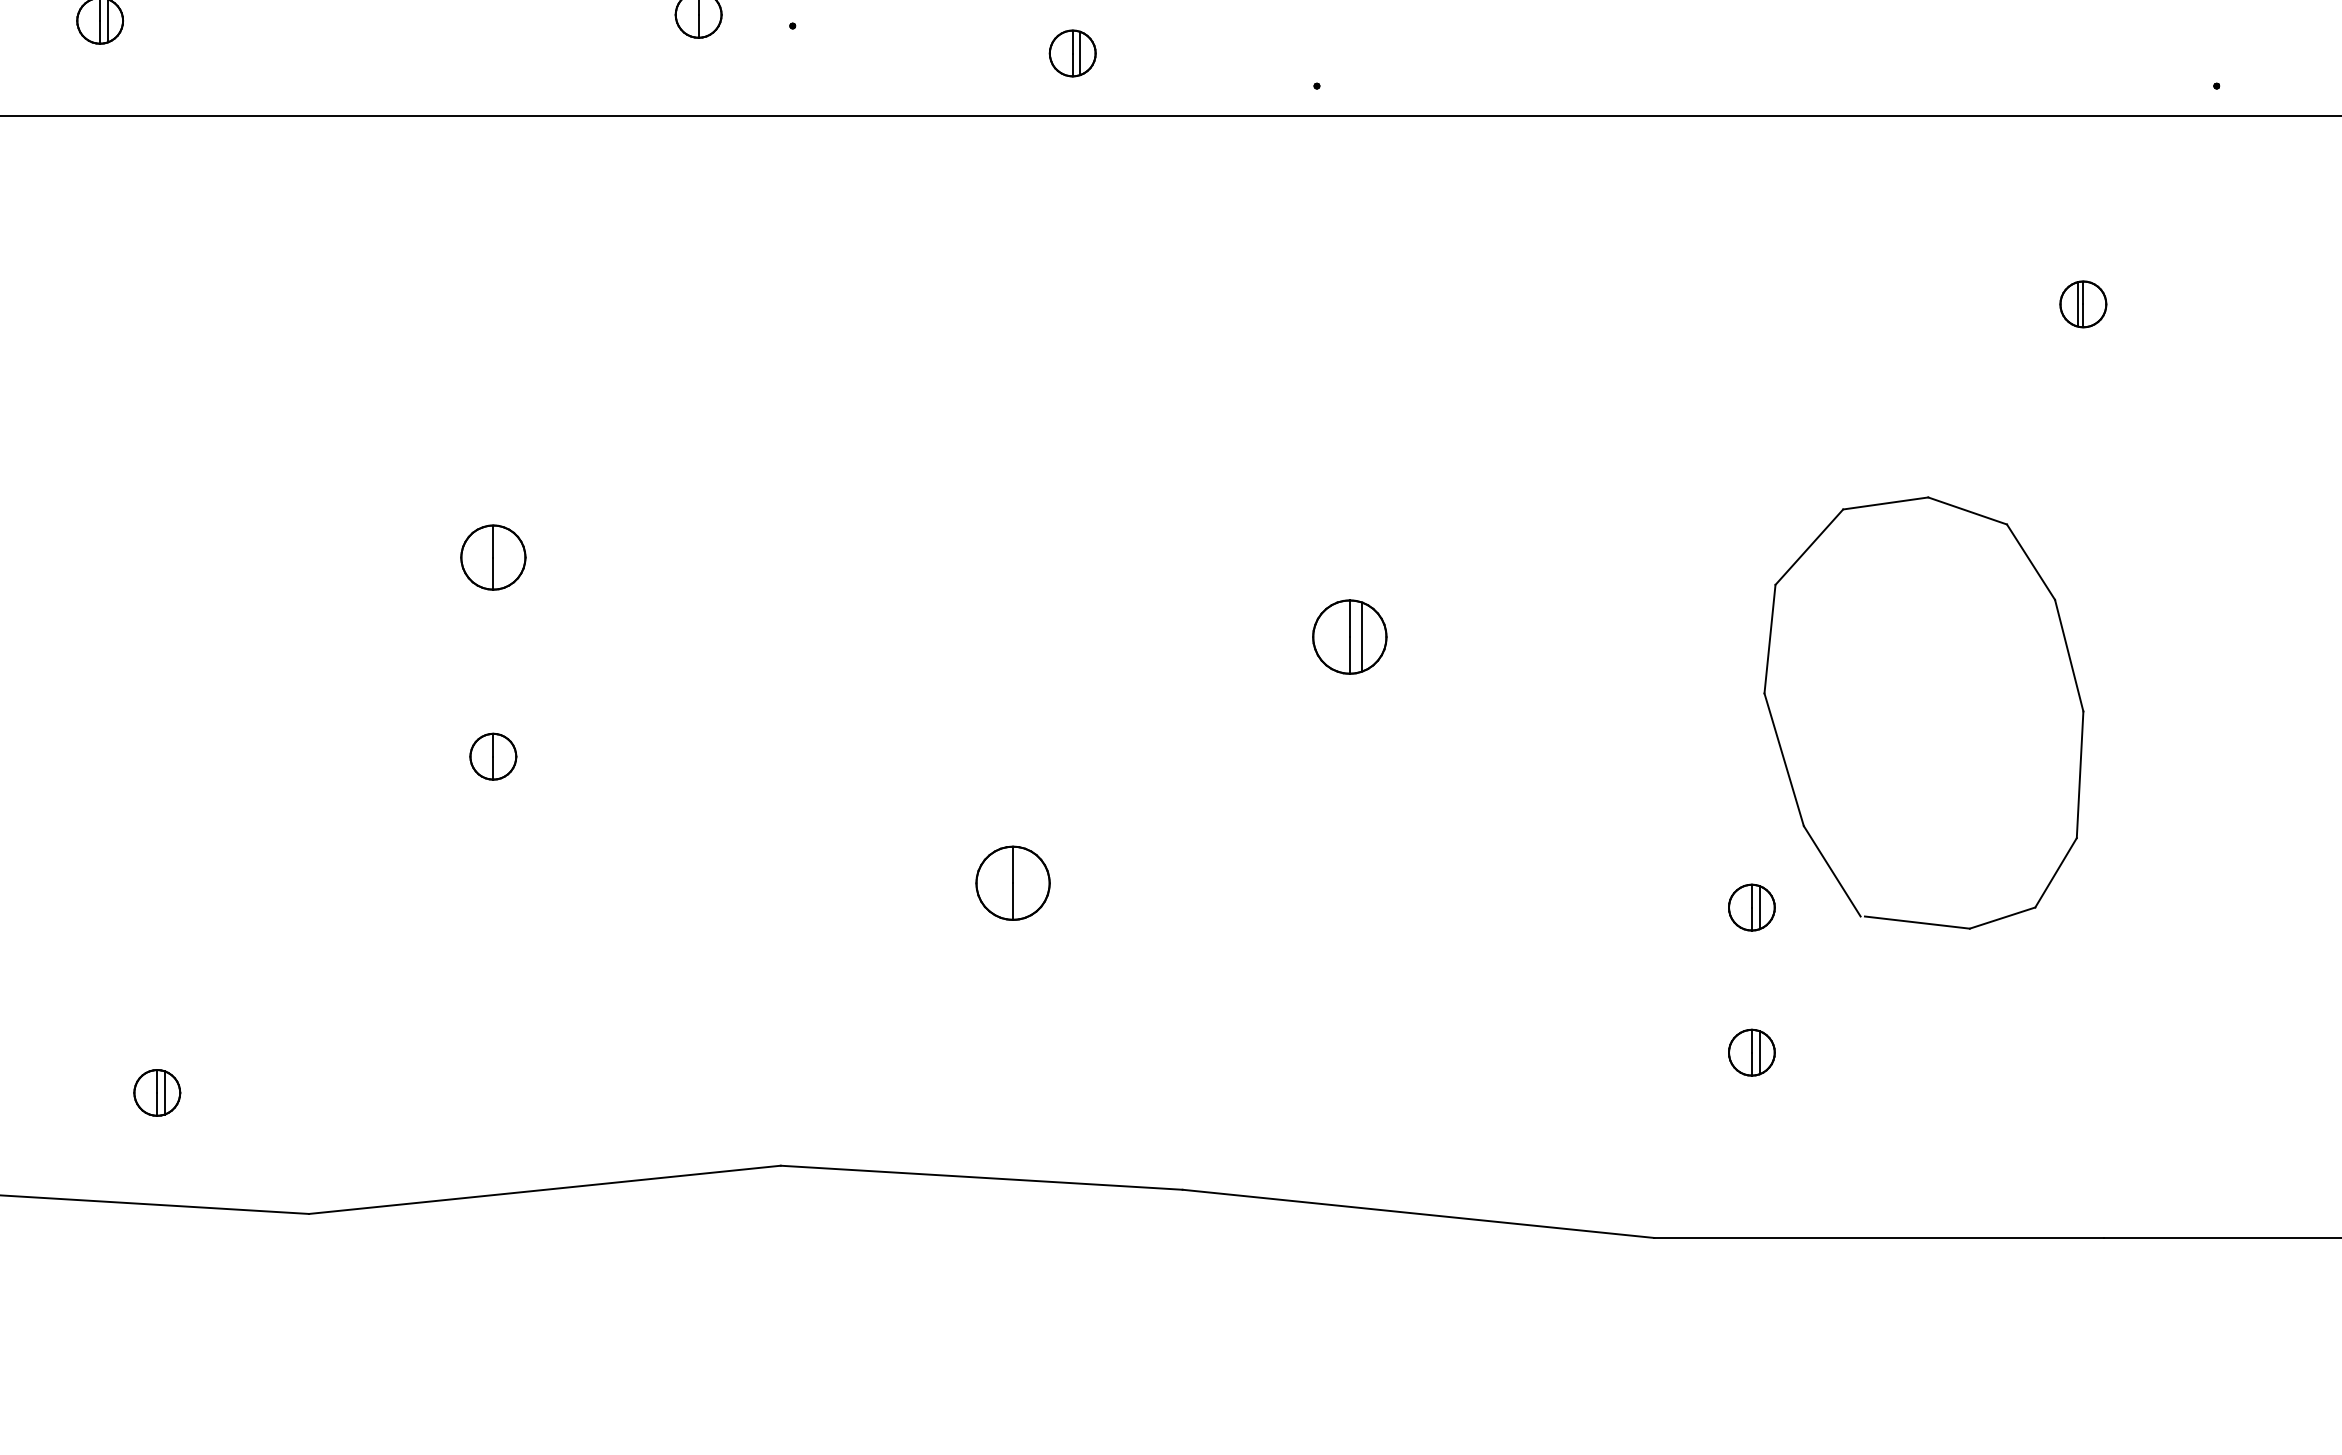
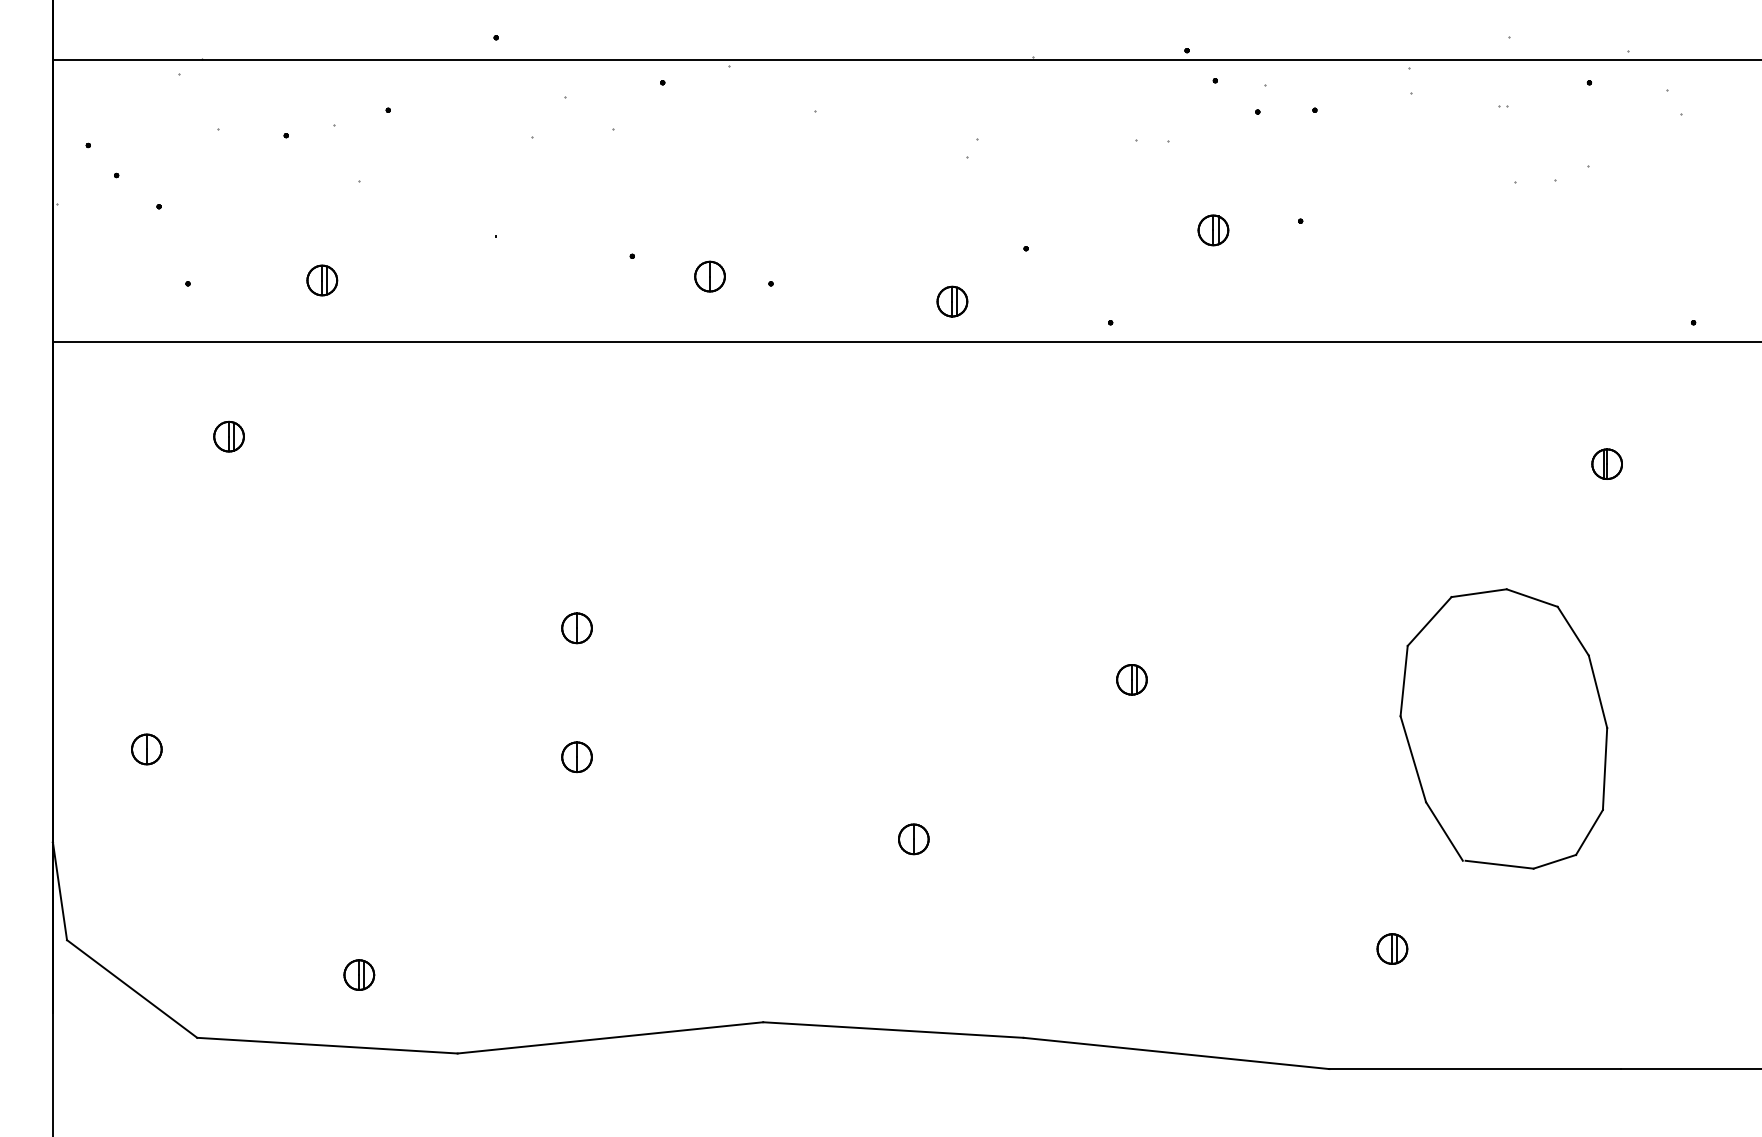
part: (492, 557) -> (576, 628), size x0.71
part: (1349, 636) -> (1131, 679), size x0.62
part: (1012, 883) -> (913, 839), size x0.62
part: (1752, 906) -> (1392, 854), removed

